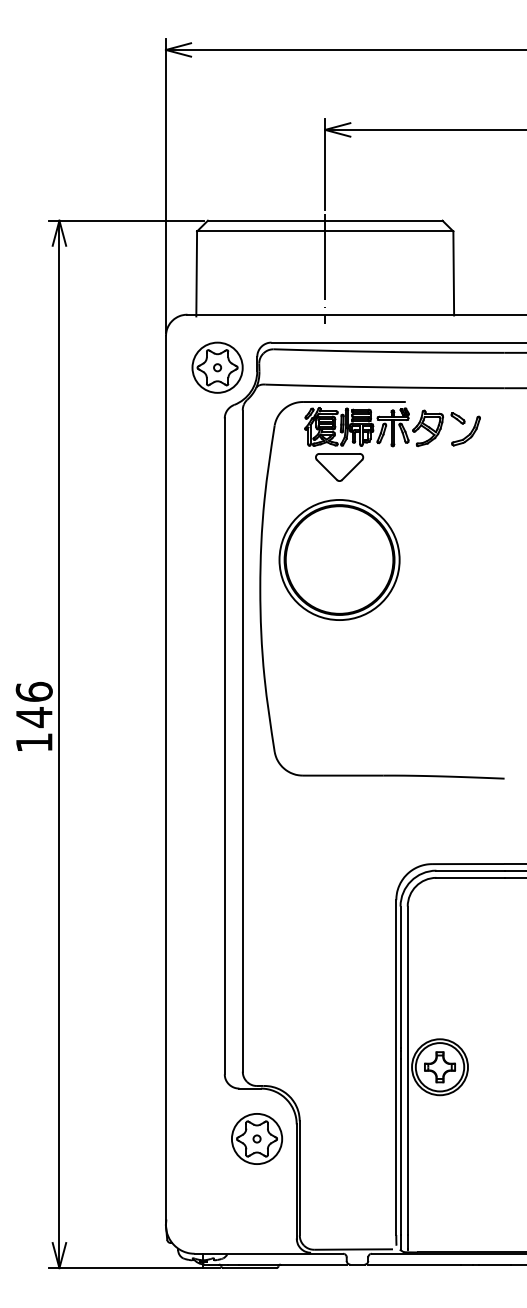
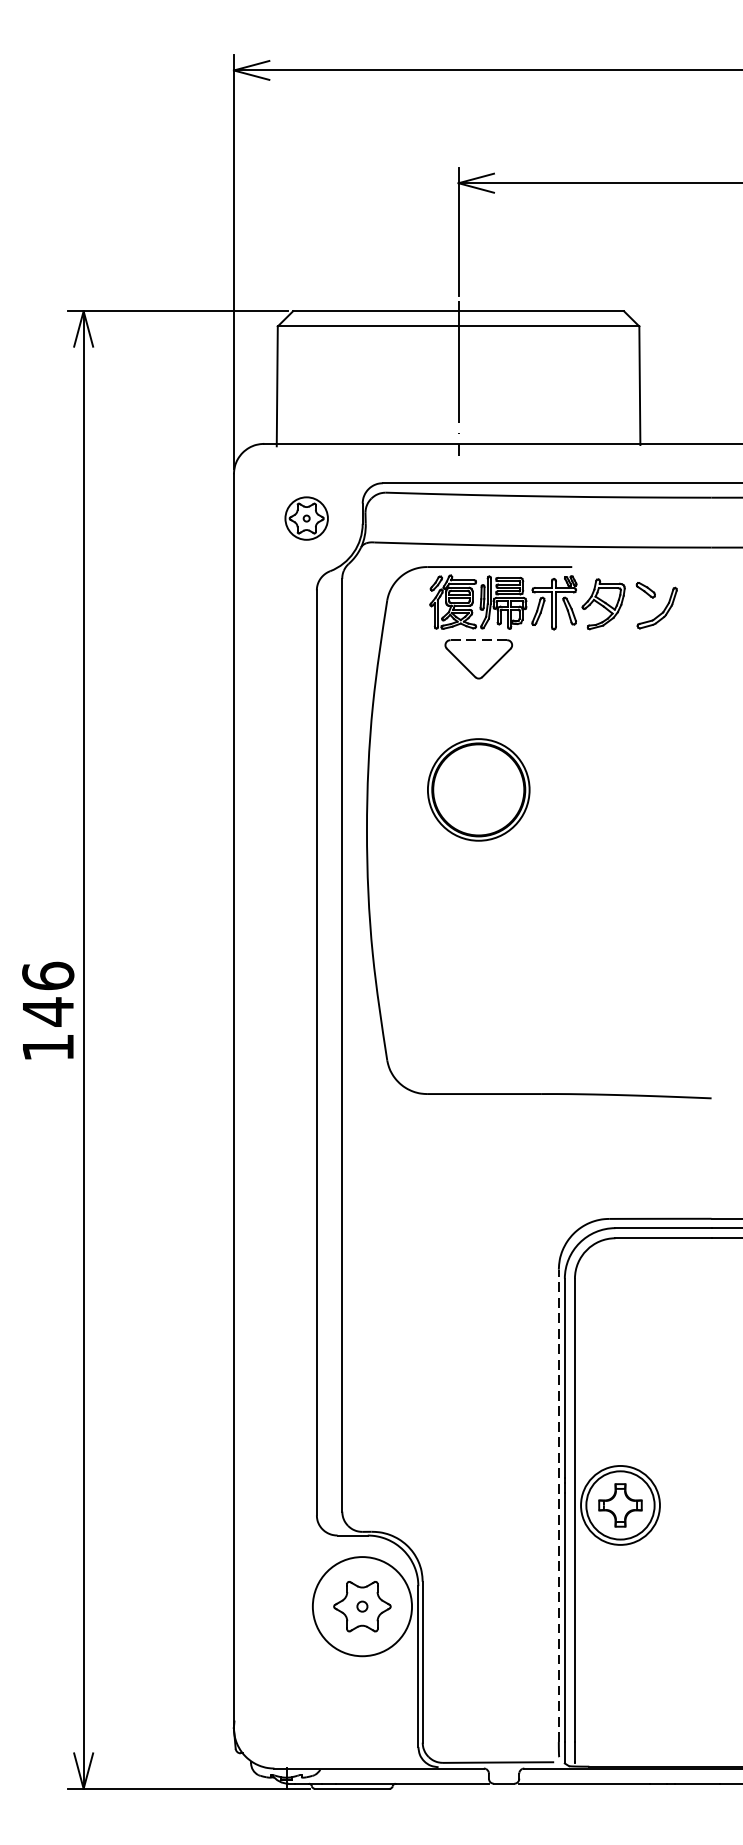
part: (217, 367) -> (306, 518), size x0.6
line: (339, 453) -> (478, 639), solid -> dashed
part: (339, 559) -> (478, 789), size x0.6
line: (396, 1067) -> (559, 1505), solid -> dashed
circle: (256, 1138) -> (361, 1605), size x1.4

